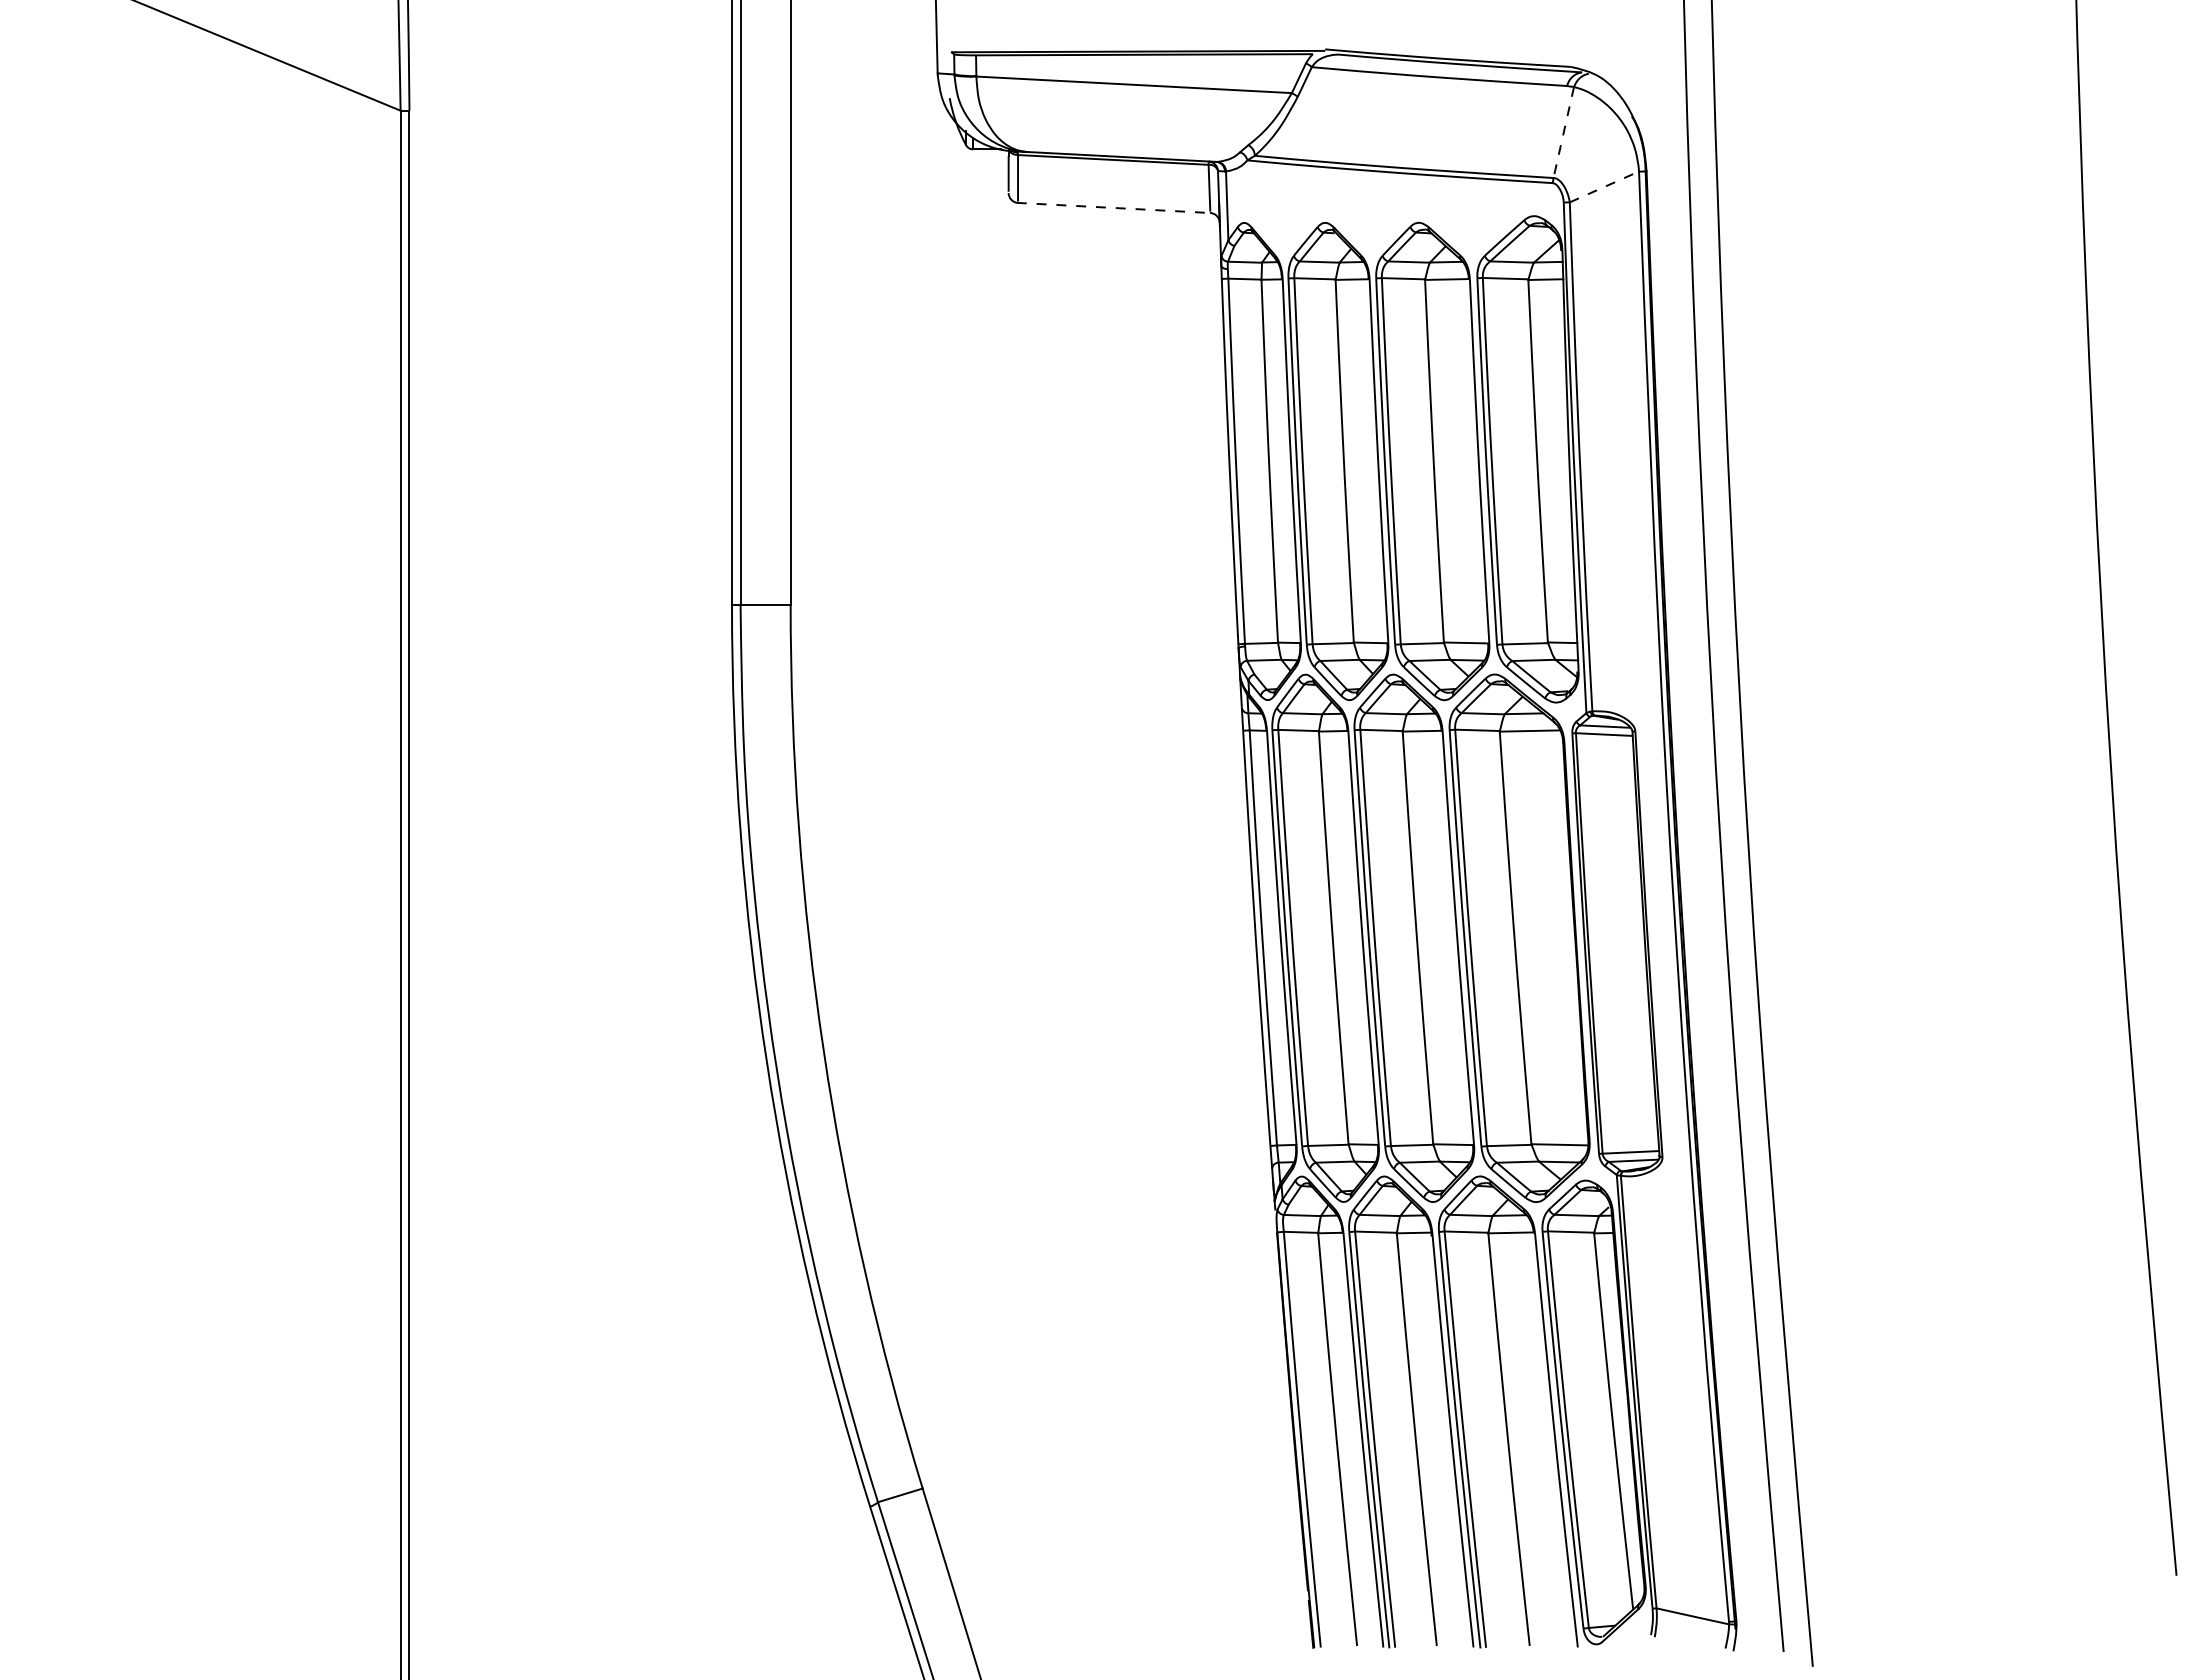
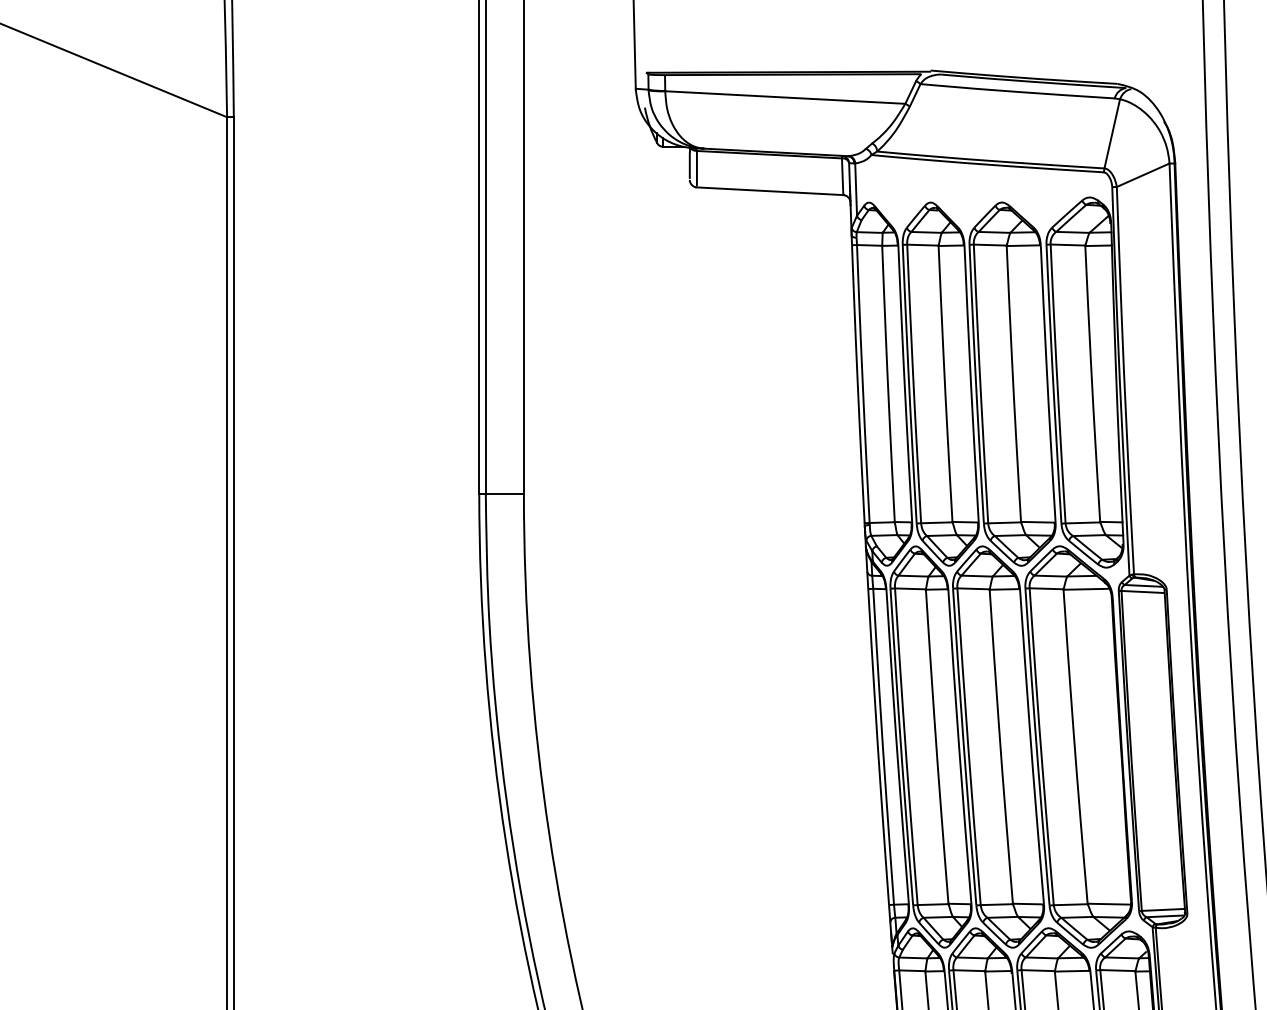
line: (1563, 132) -> (1112, 133), dashed -> solid
line: (1604, 186) -> (1143, 174), dashed -> solid
line: (1114, 208) -> (770, 191), dashed -> solid

